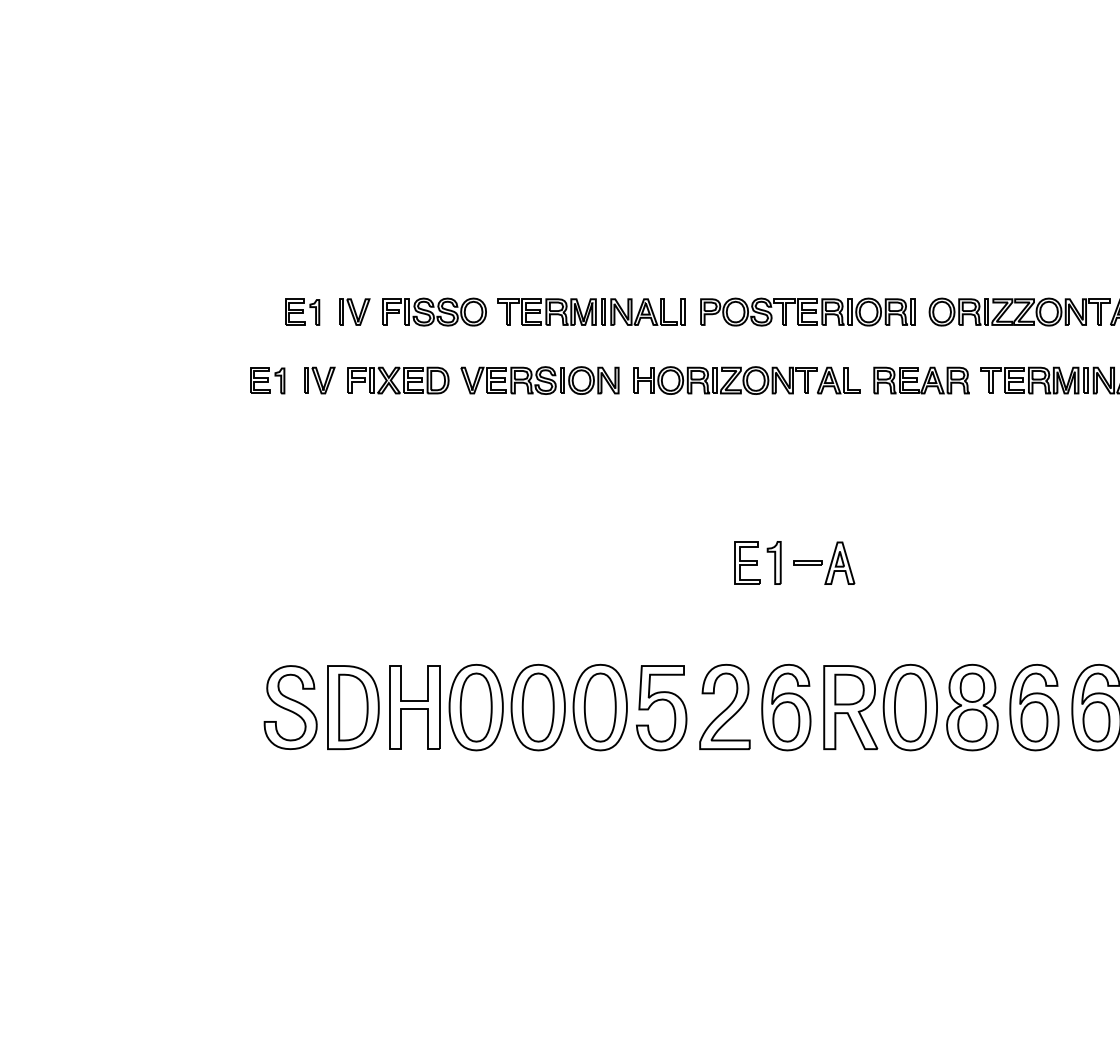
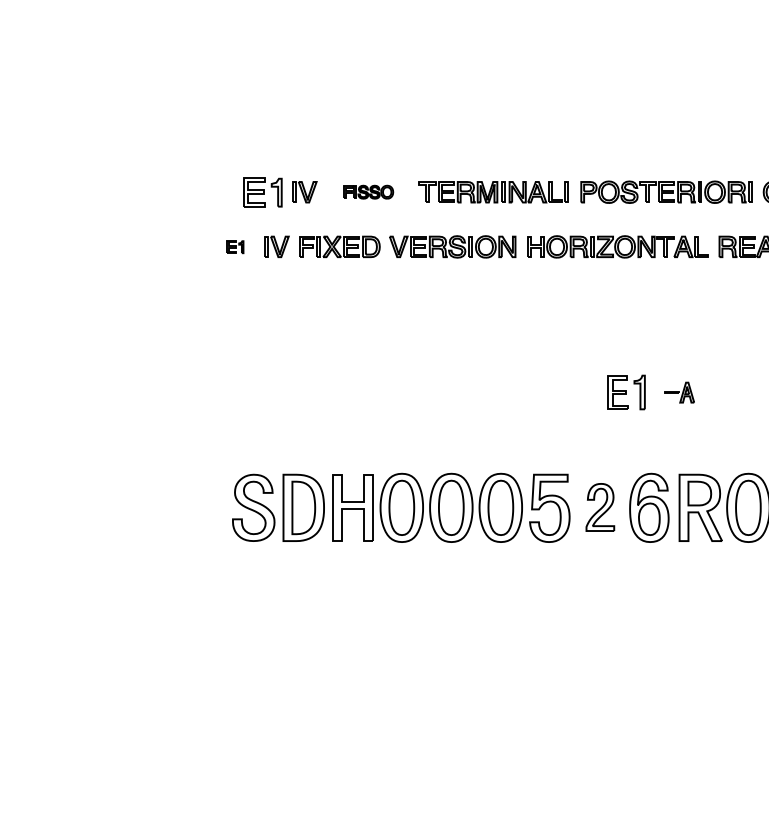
part: (302, 311) -> (263, 191), size x1.4
part: (434, 311) -> (368, 191), size x0.6
part: (267, 380) -> (235, 246), size x0.6
part: (824, 562) -> (679, 392), size x0.6
part: (724, 706) -> (599, 507), size x0.7

